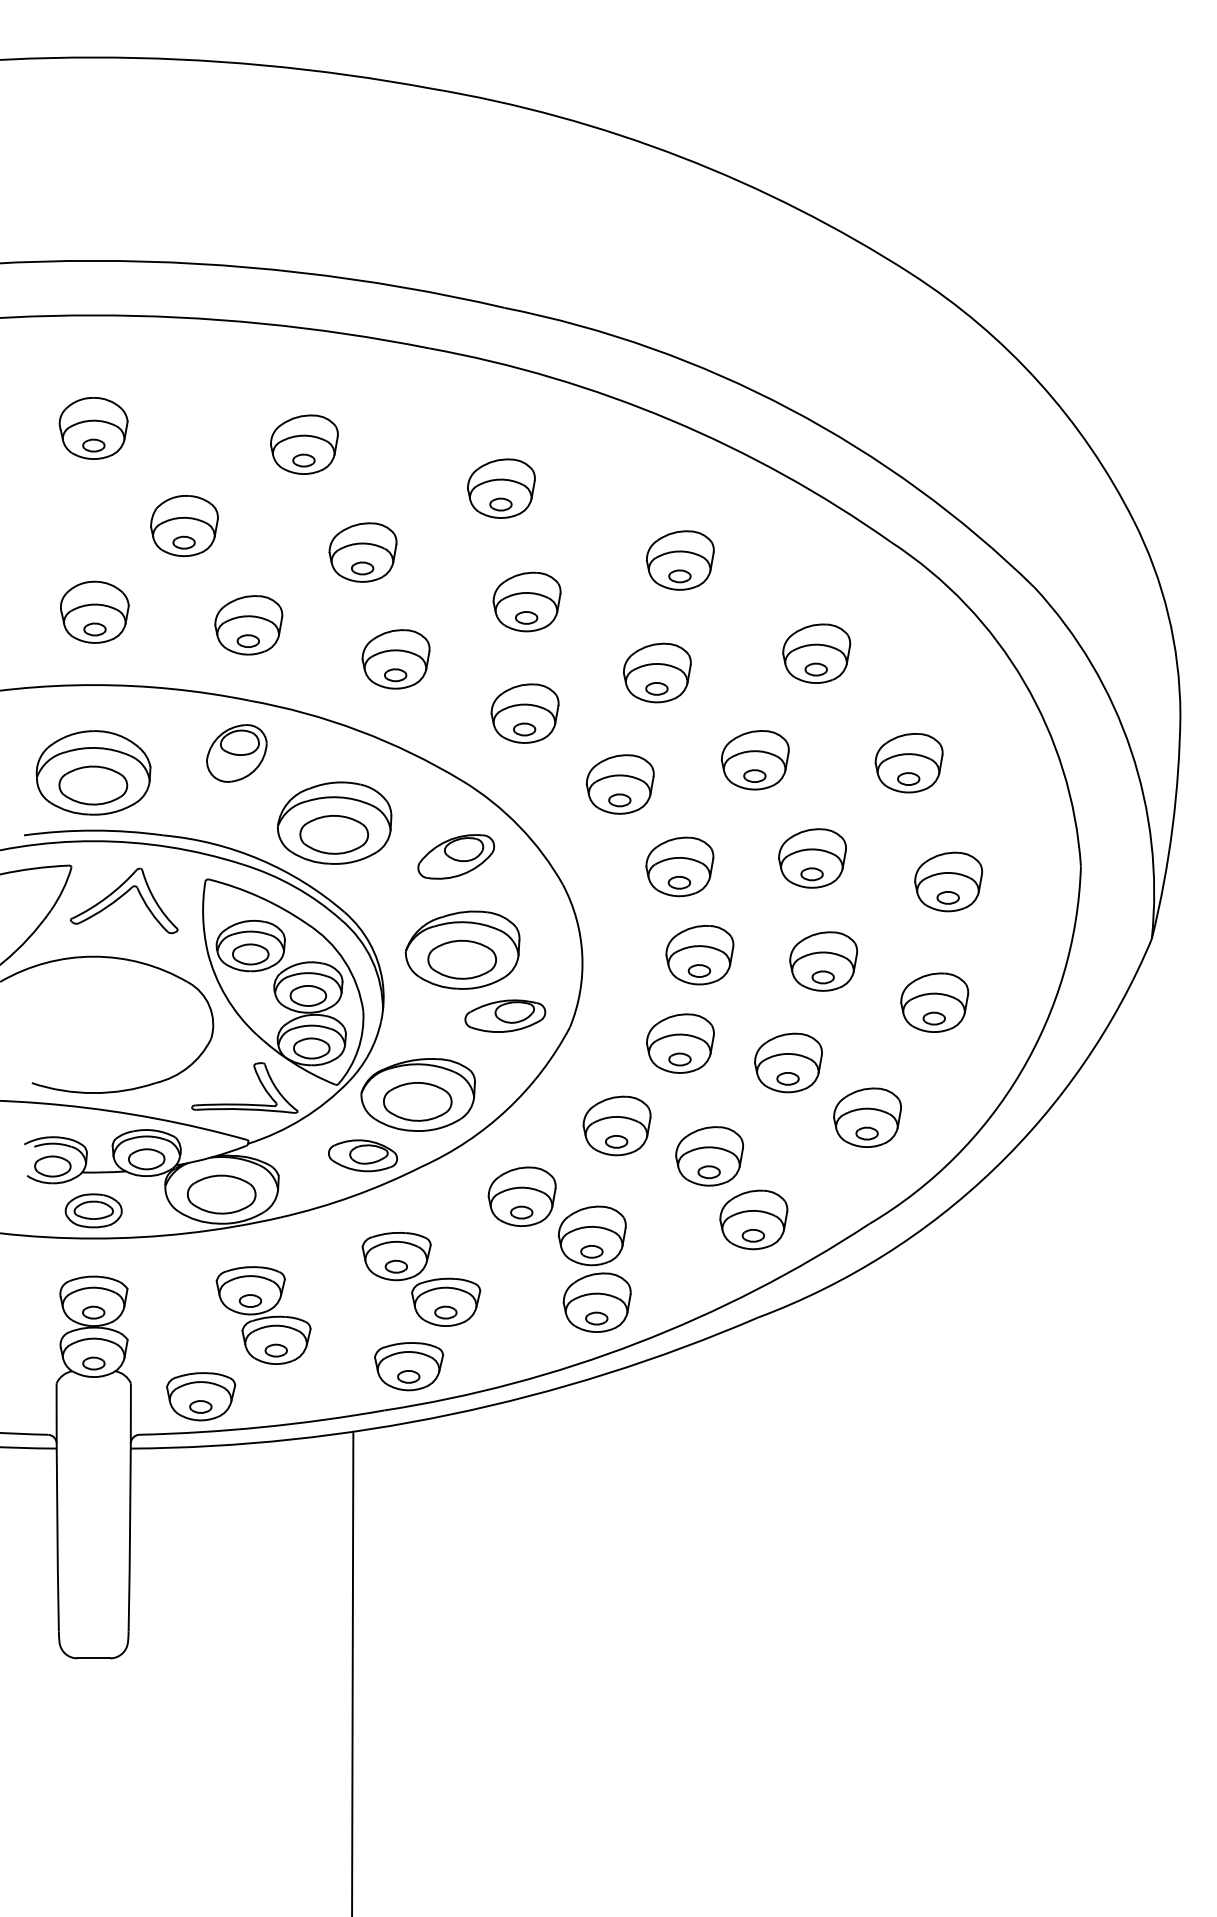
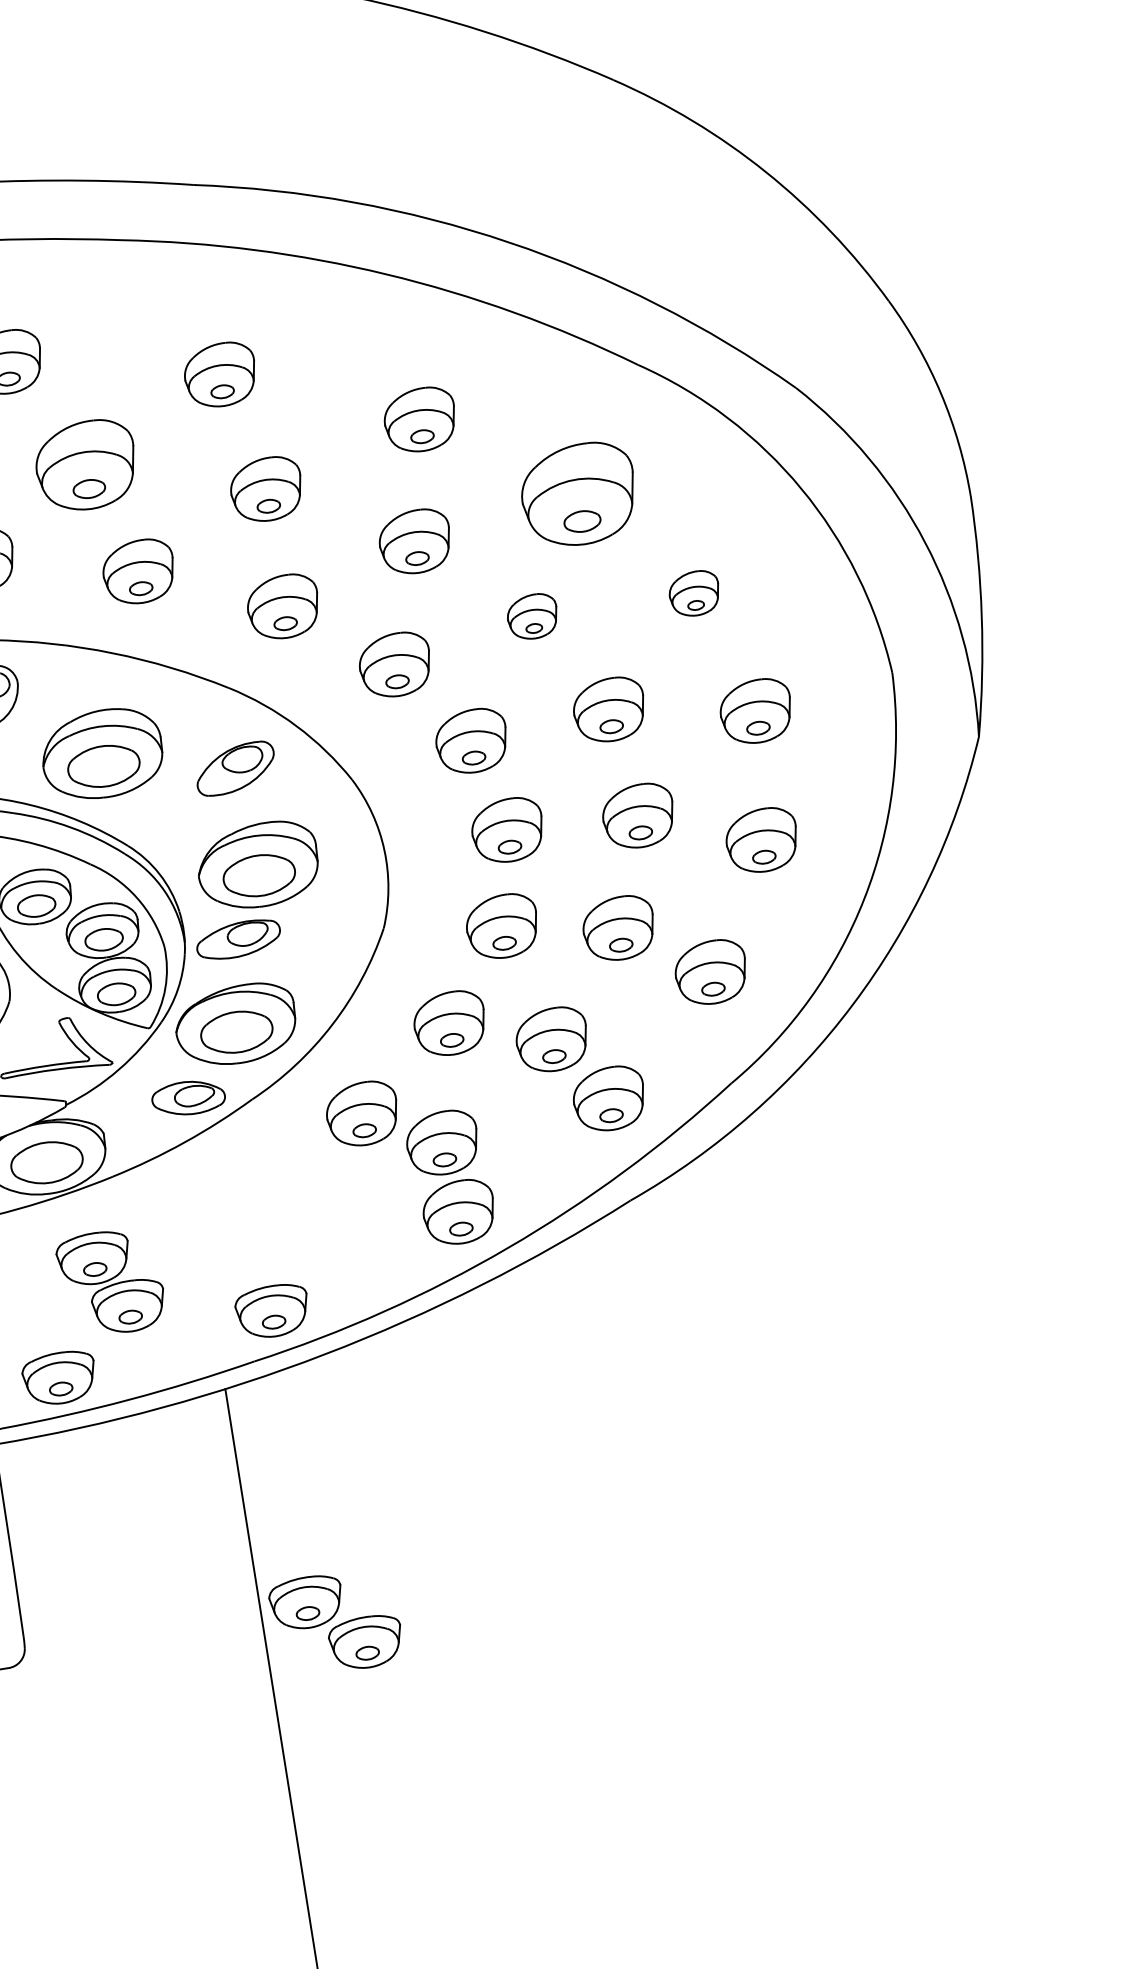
part: (362, 552) -> (85, 465), size x1.4
part: (816, 653) -> (578, 494), size x1.6
part: (754, 760) -> (531, 617), size x0.7
part: (908, 763) -> (693, 594), size x0.7
part: (505, 1015) -> (238, 939), moved
part: (421, 1279) -> (336, 1622), moved

